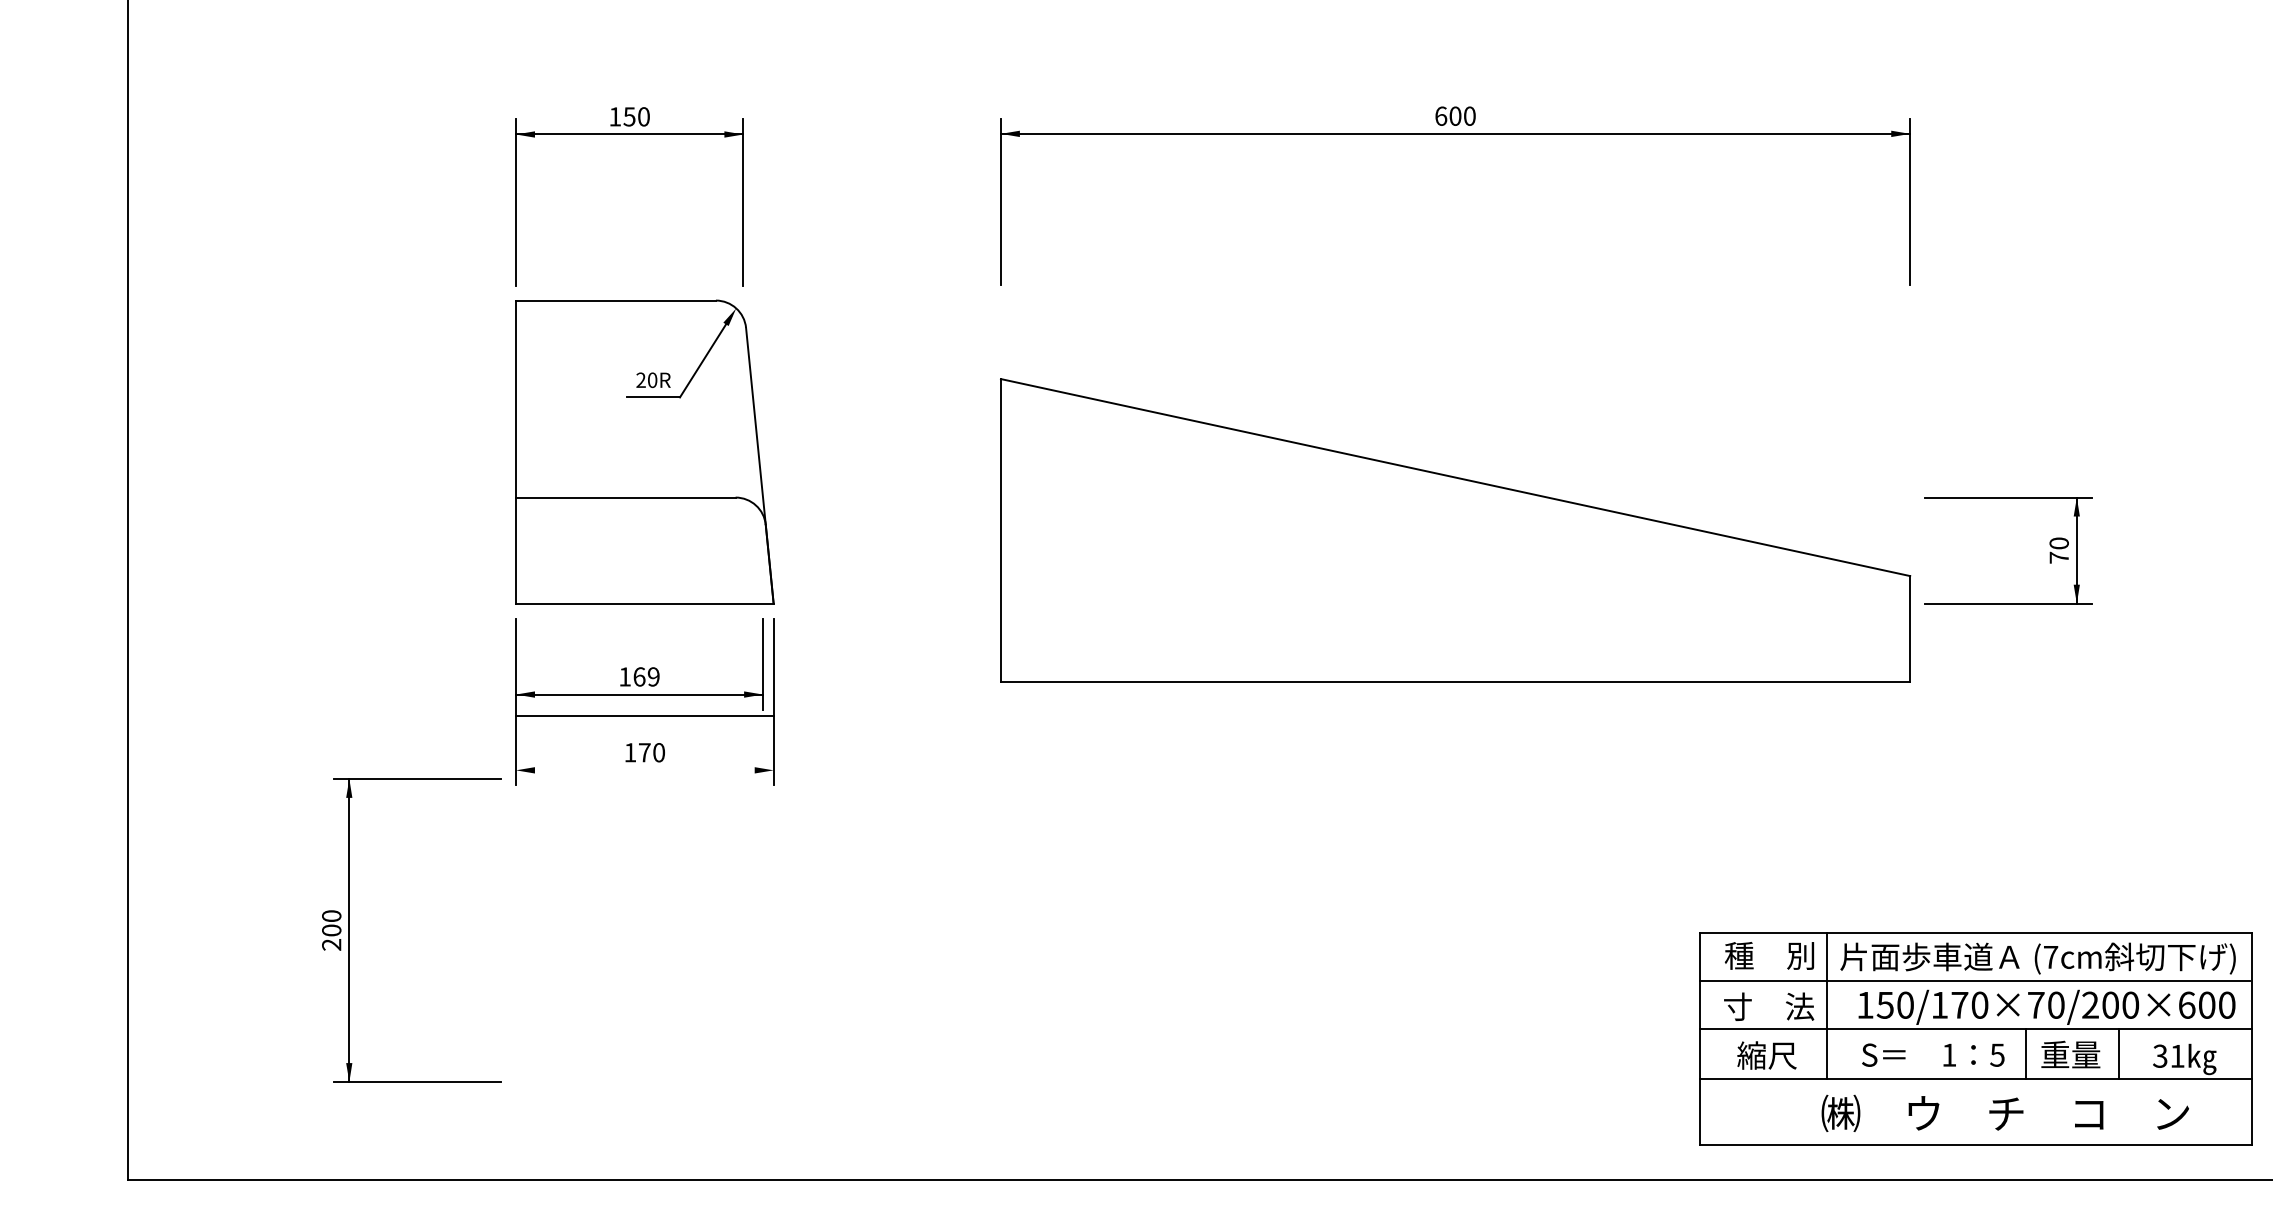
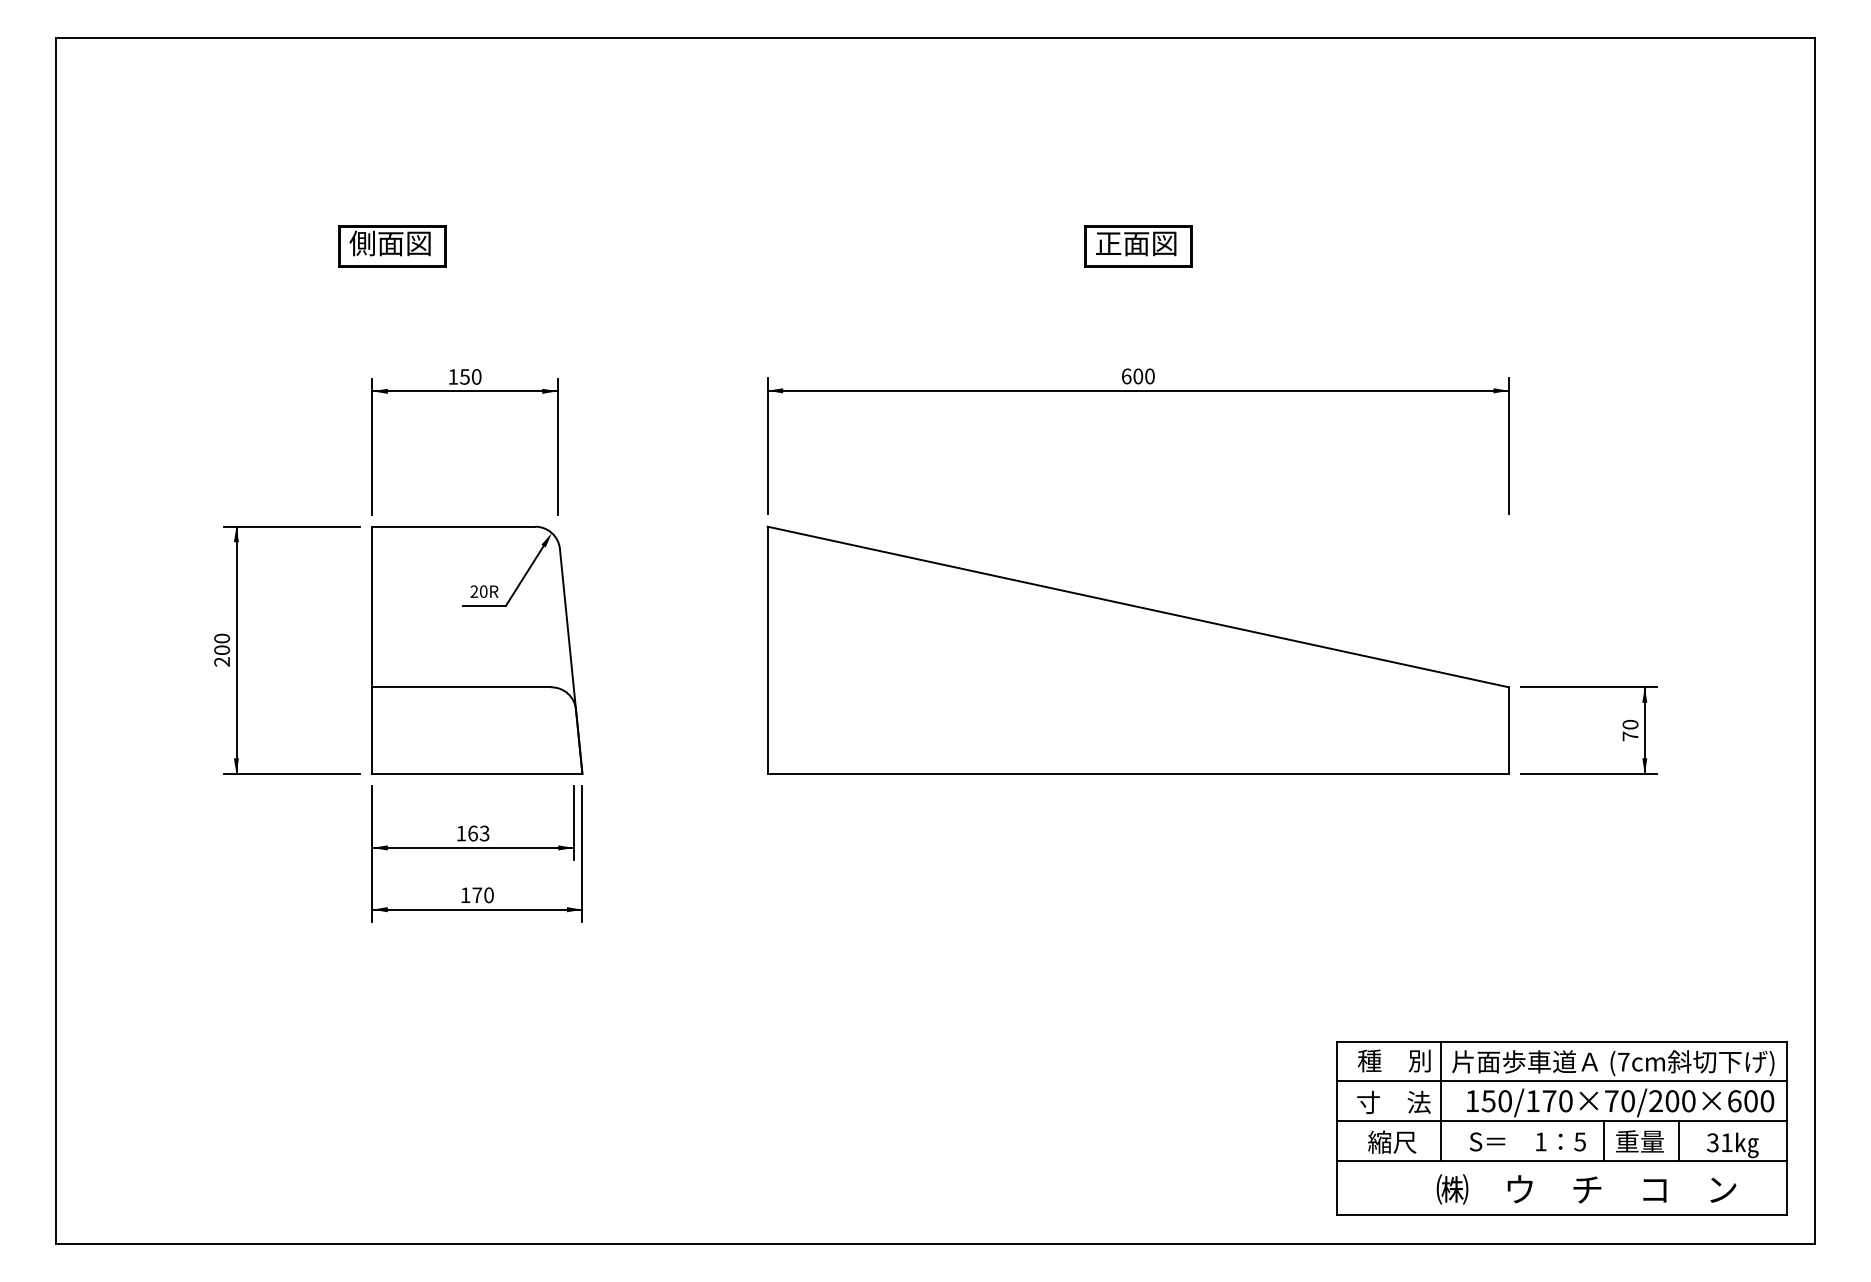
part: (1454, 529) -> (1137, 649), moved
text: (653, 676) -> (484, 833), 169 -> 163
line: (644, 716) -> (477, 909), moved
part: (350, 930) -> (237, 650), moved

